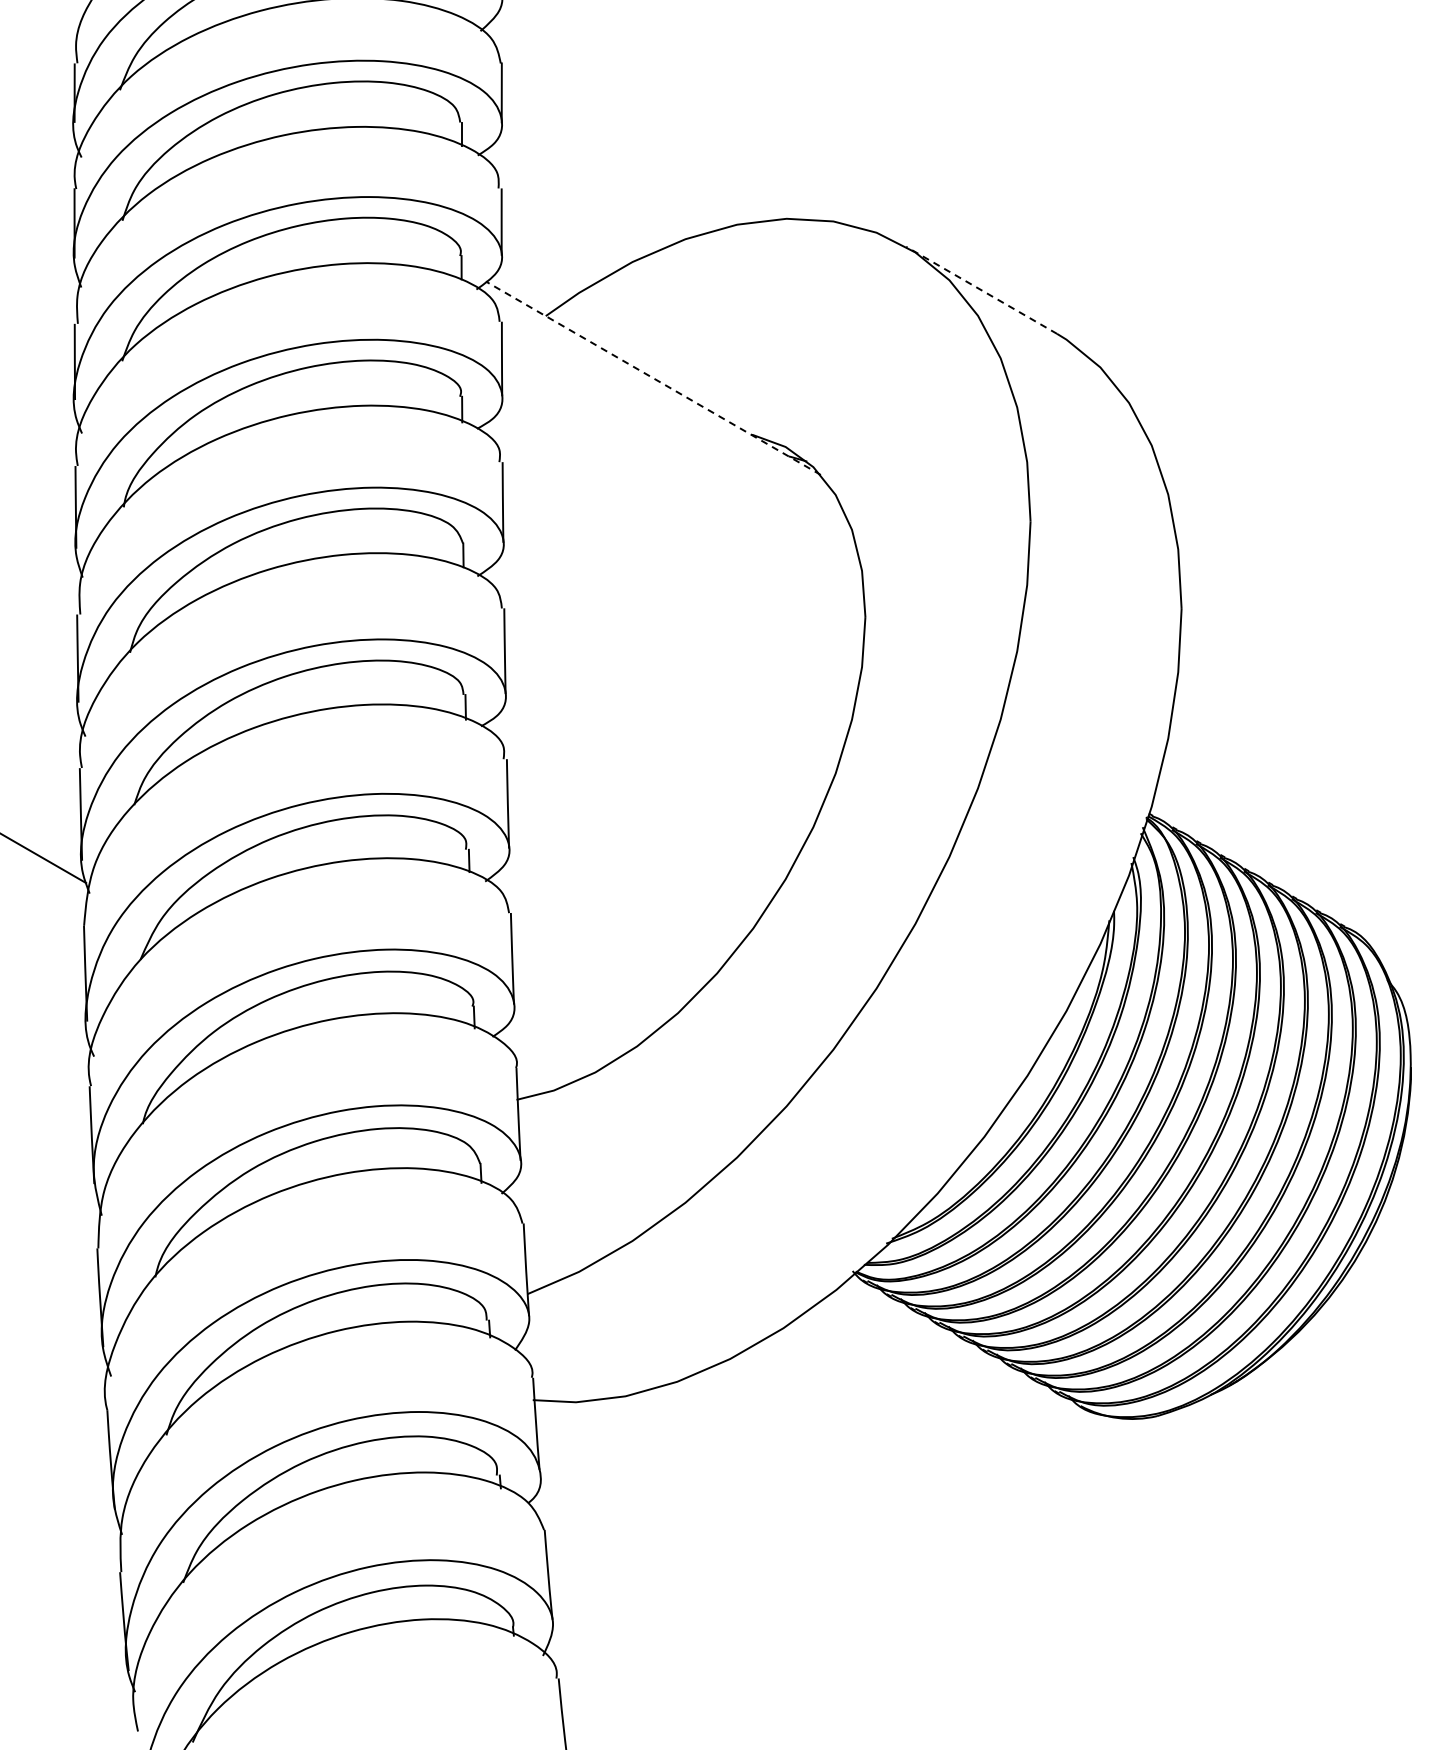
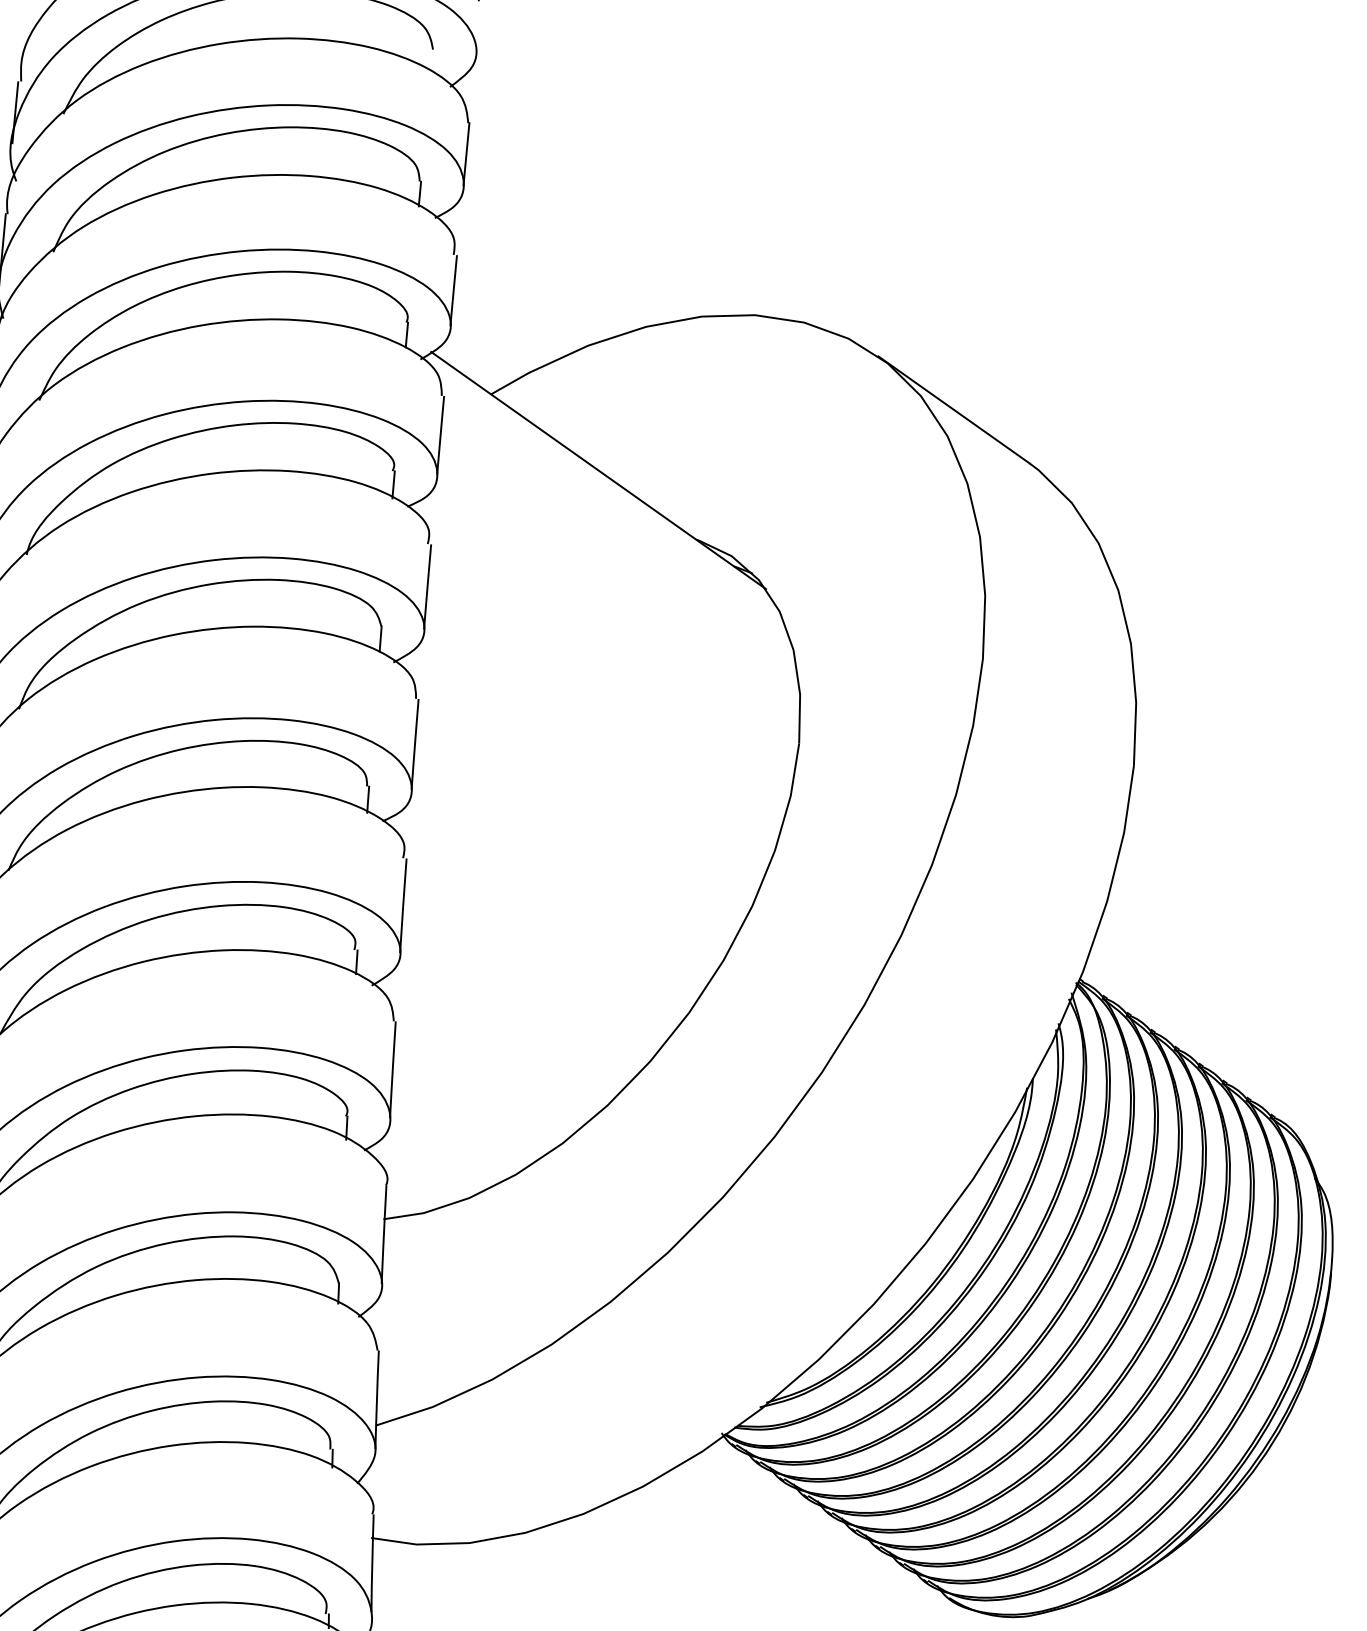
line: (981, 290) -> (953, 410), dashed -> solid
line: (652, 378) -> (597, 470), dashed -> solid

